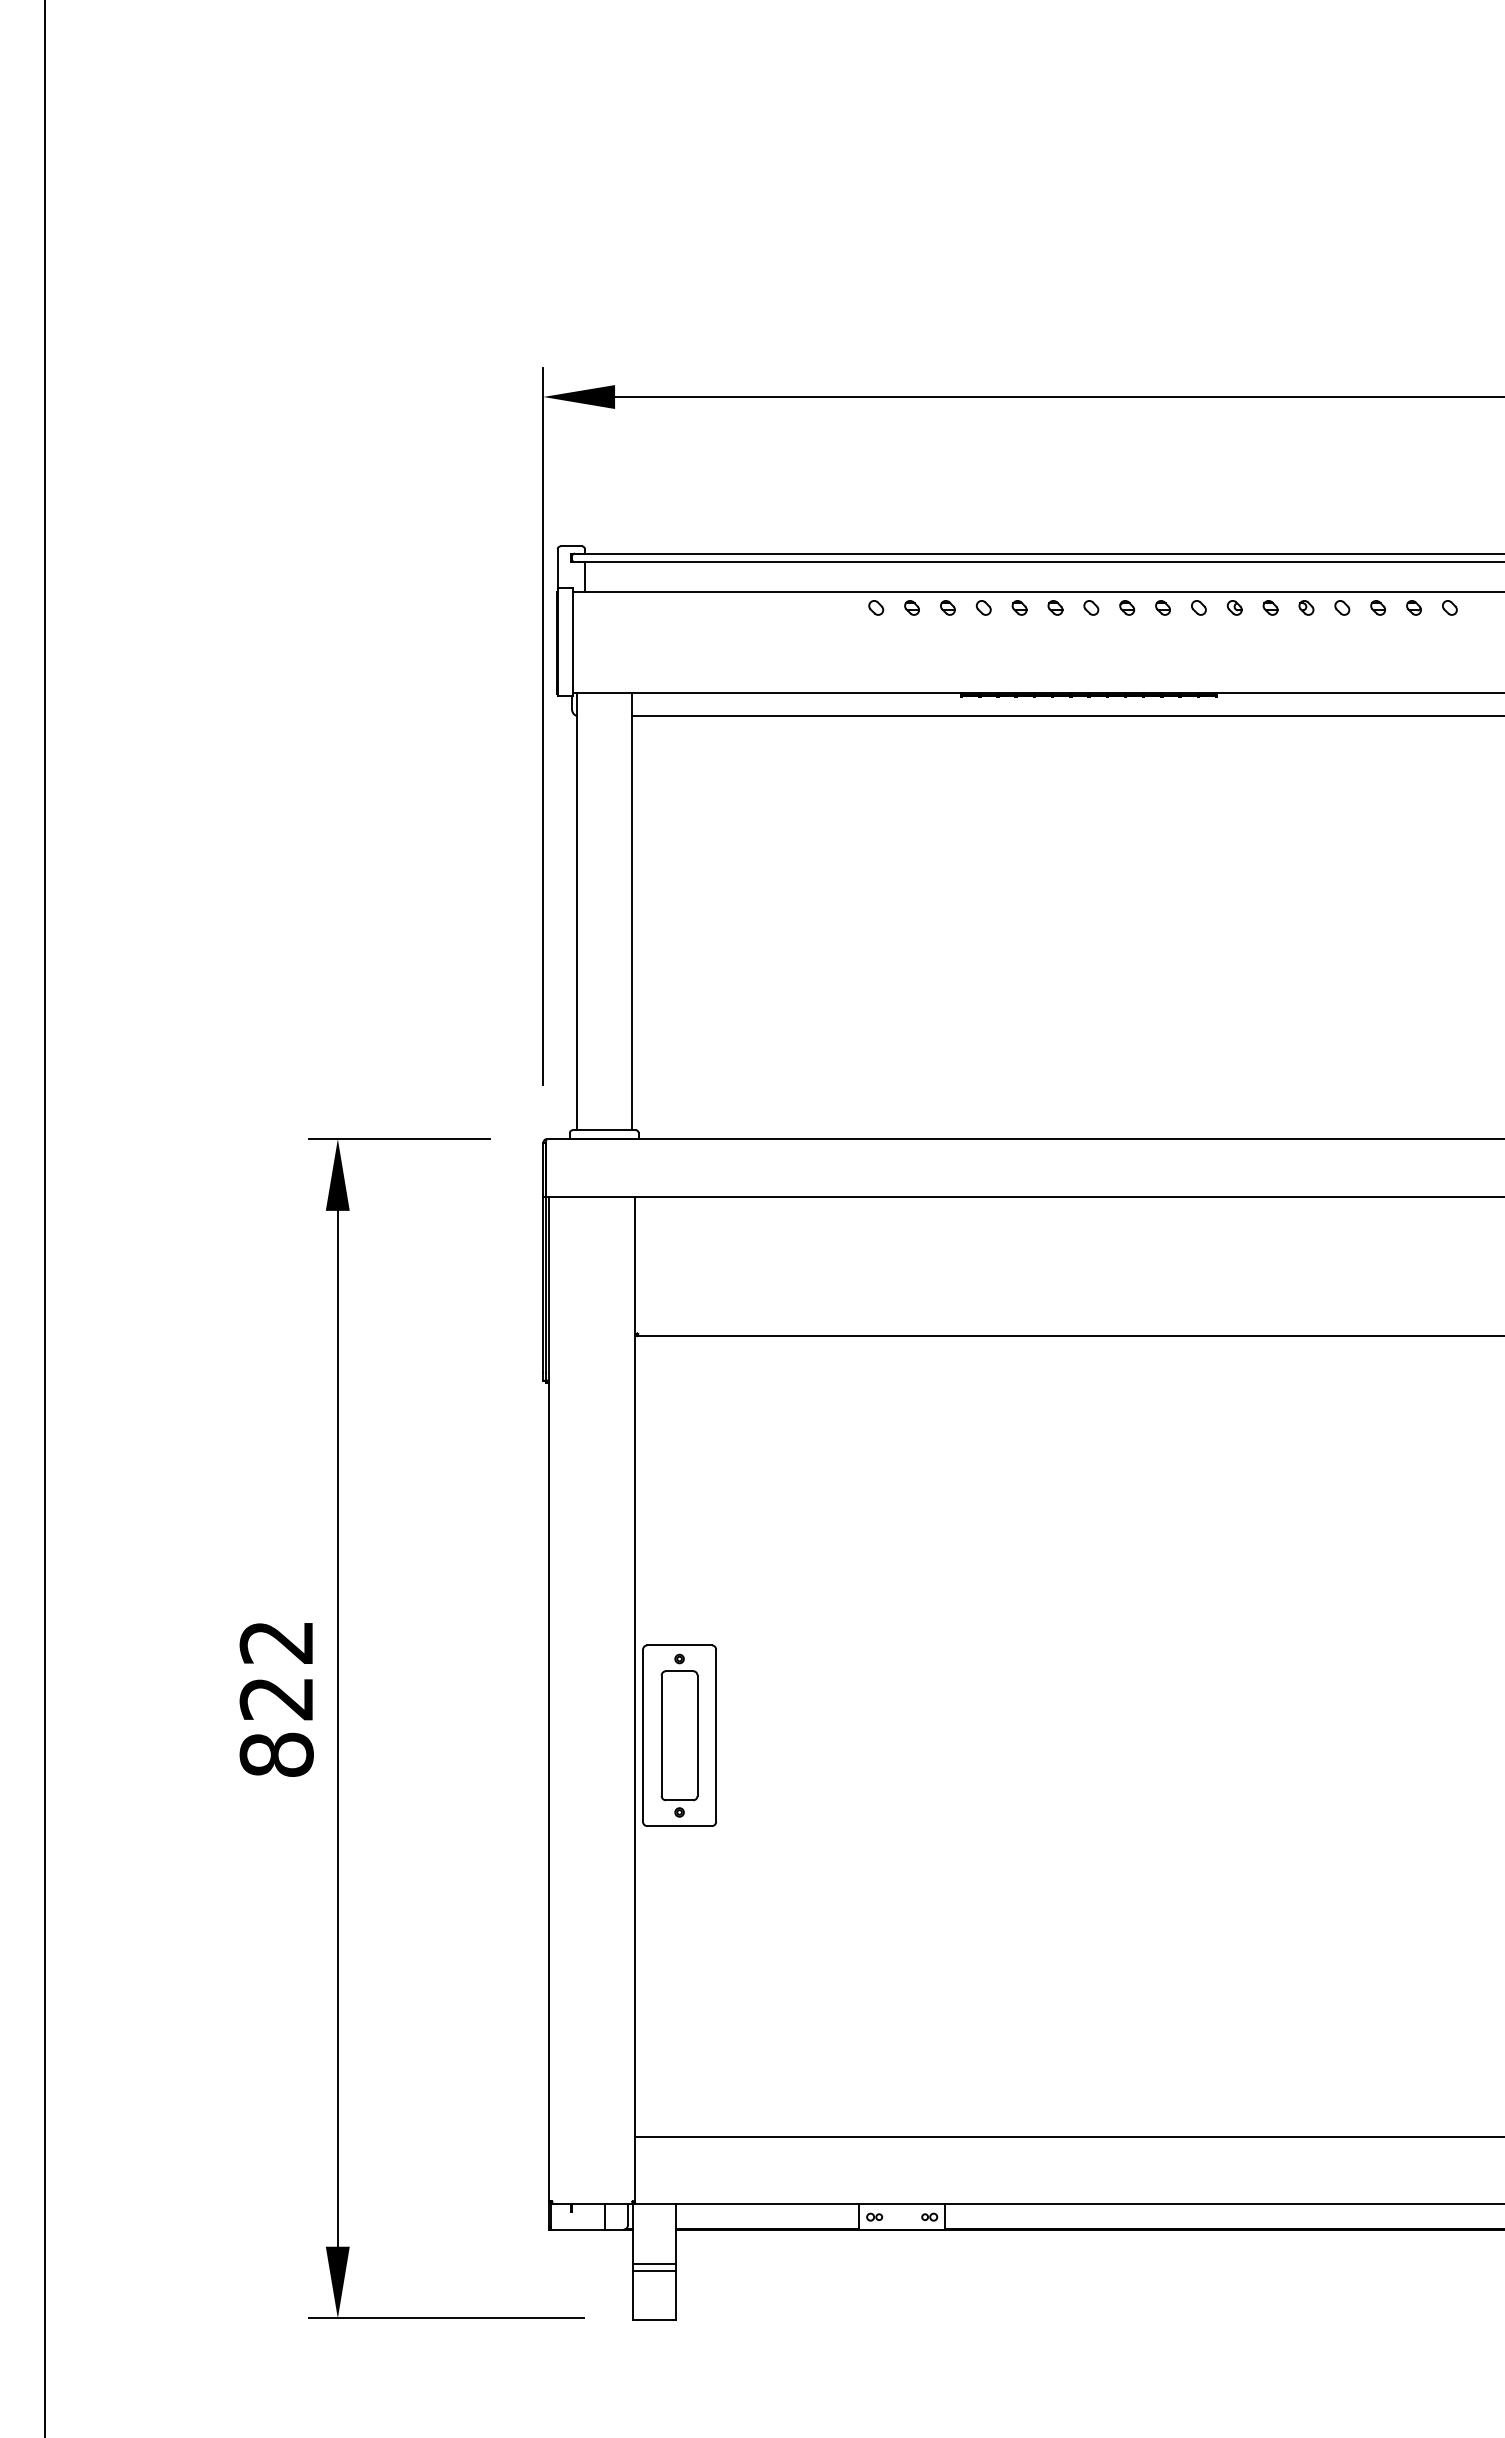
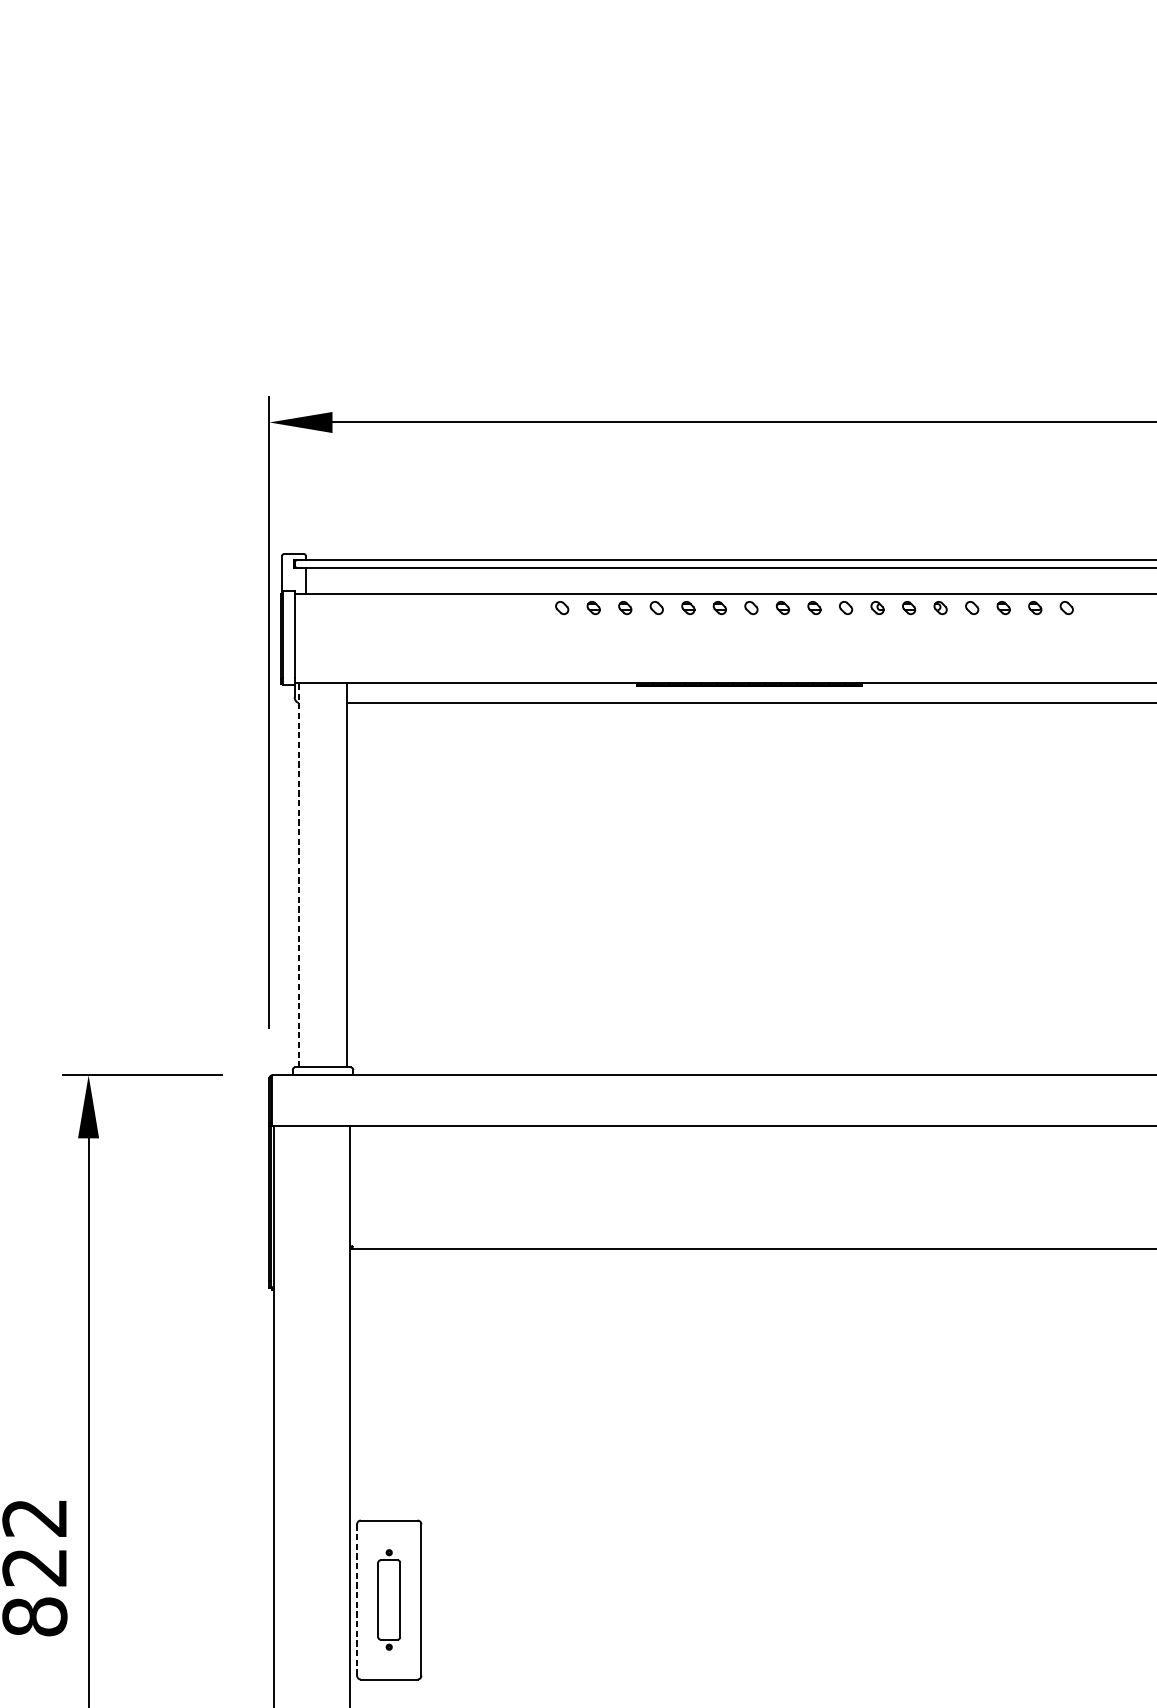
line: (577, 911) -> (299, 875), solid -> dashed
part: (679, 1735) -> (389, 1599), size x0.7
line: (643, 1736) -> (357, 1600), solid -> dashed

